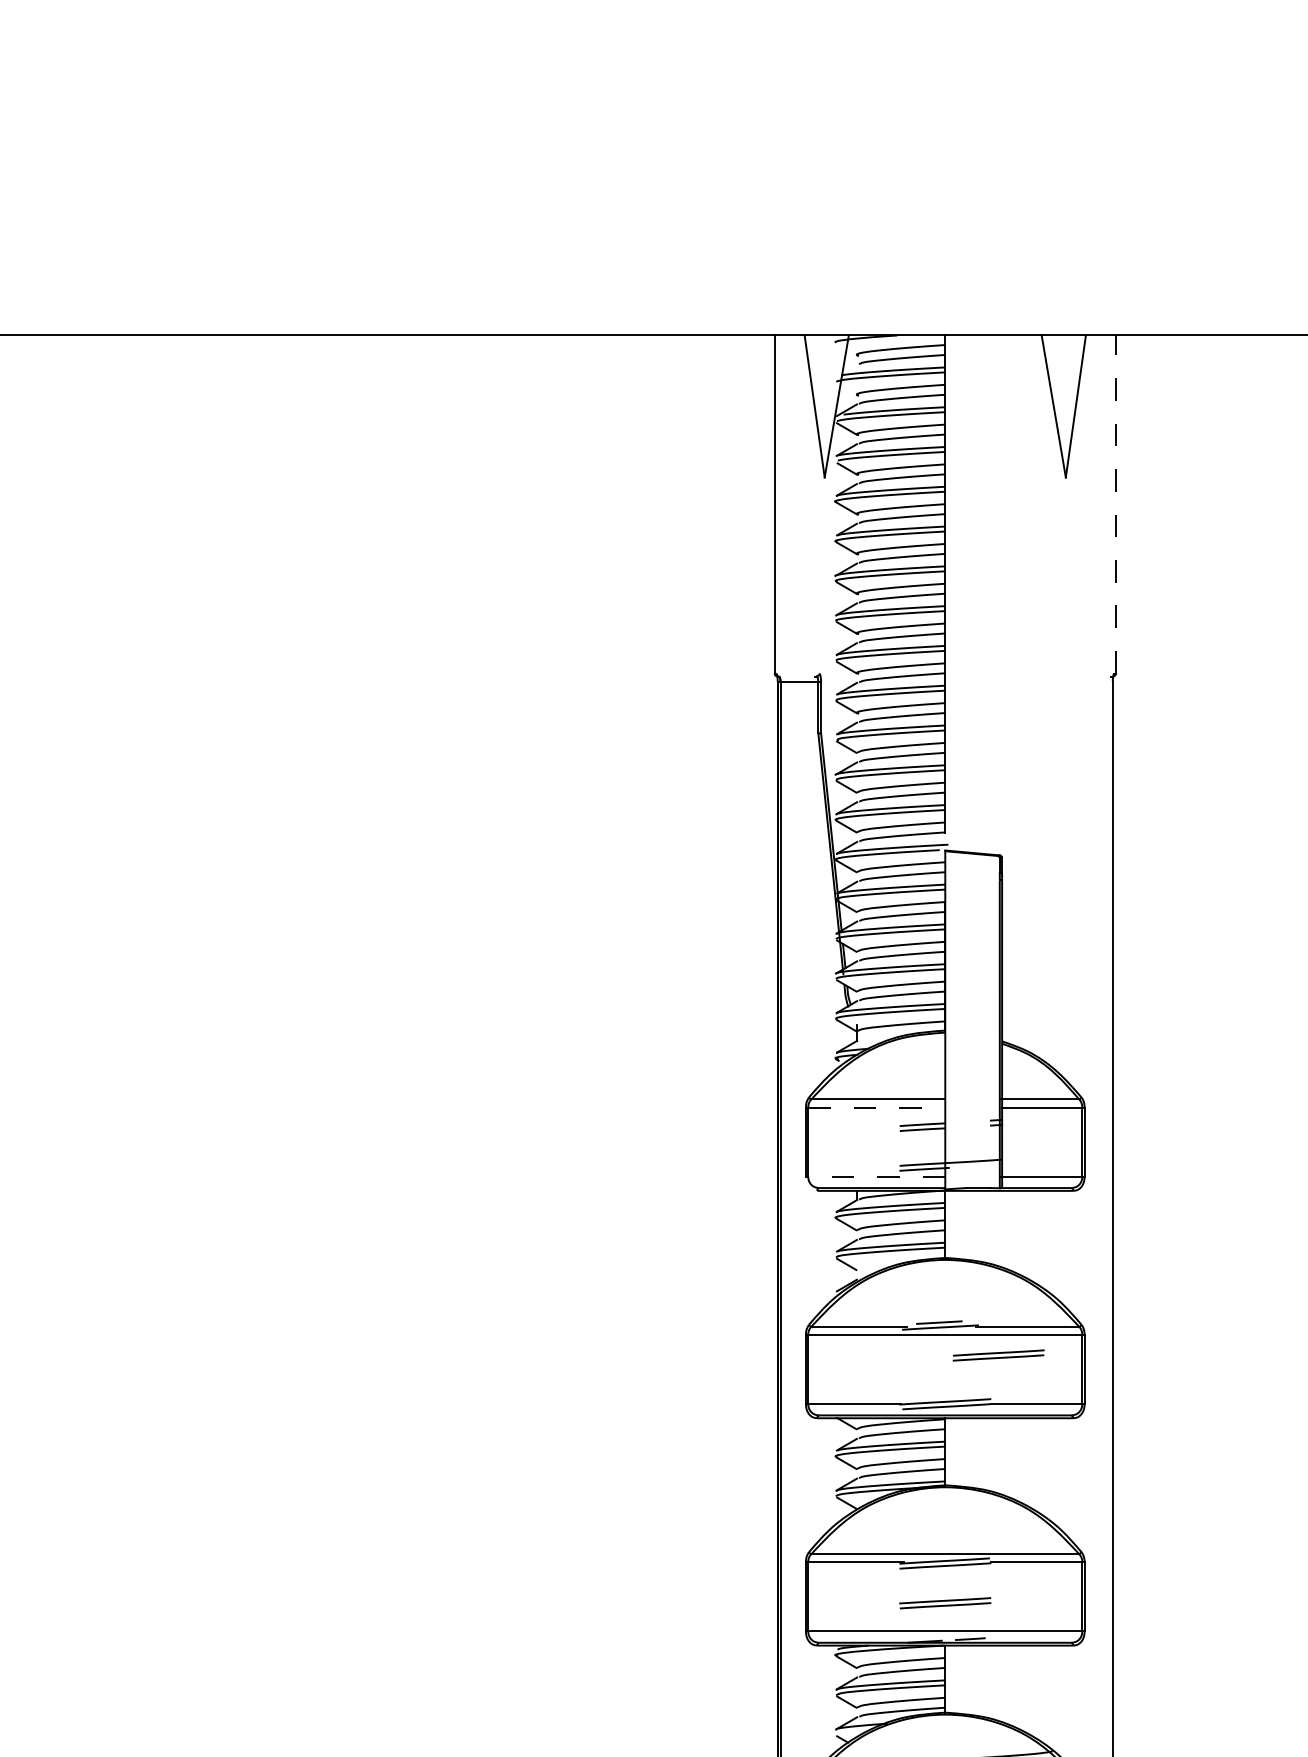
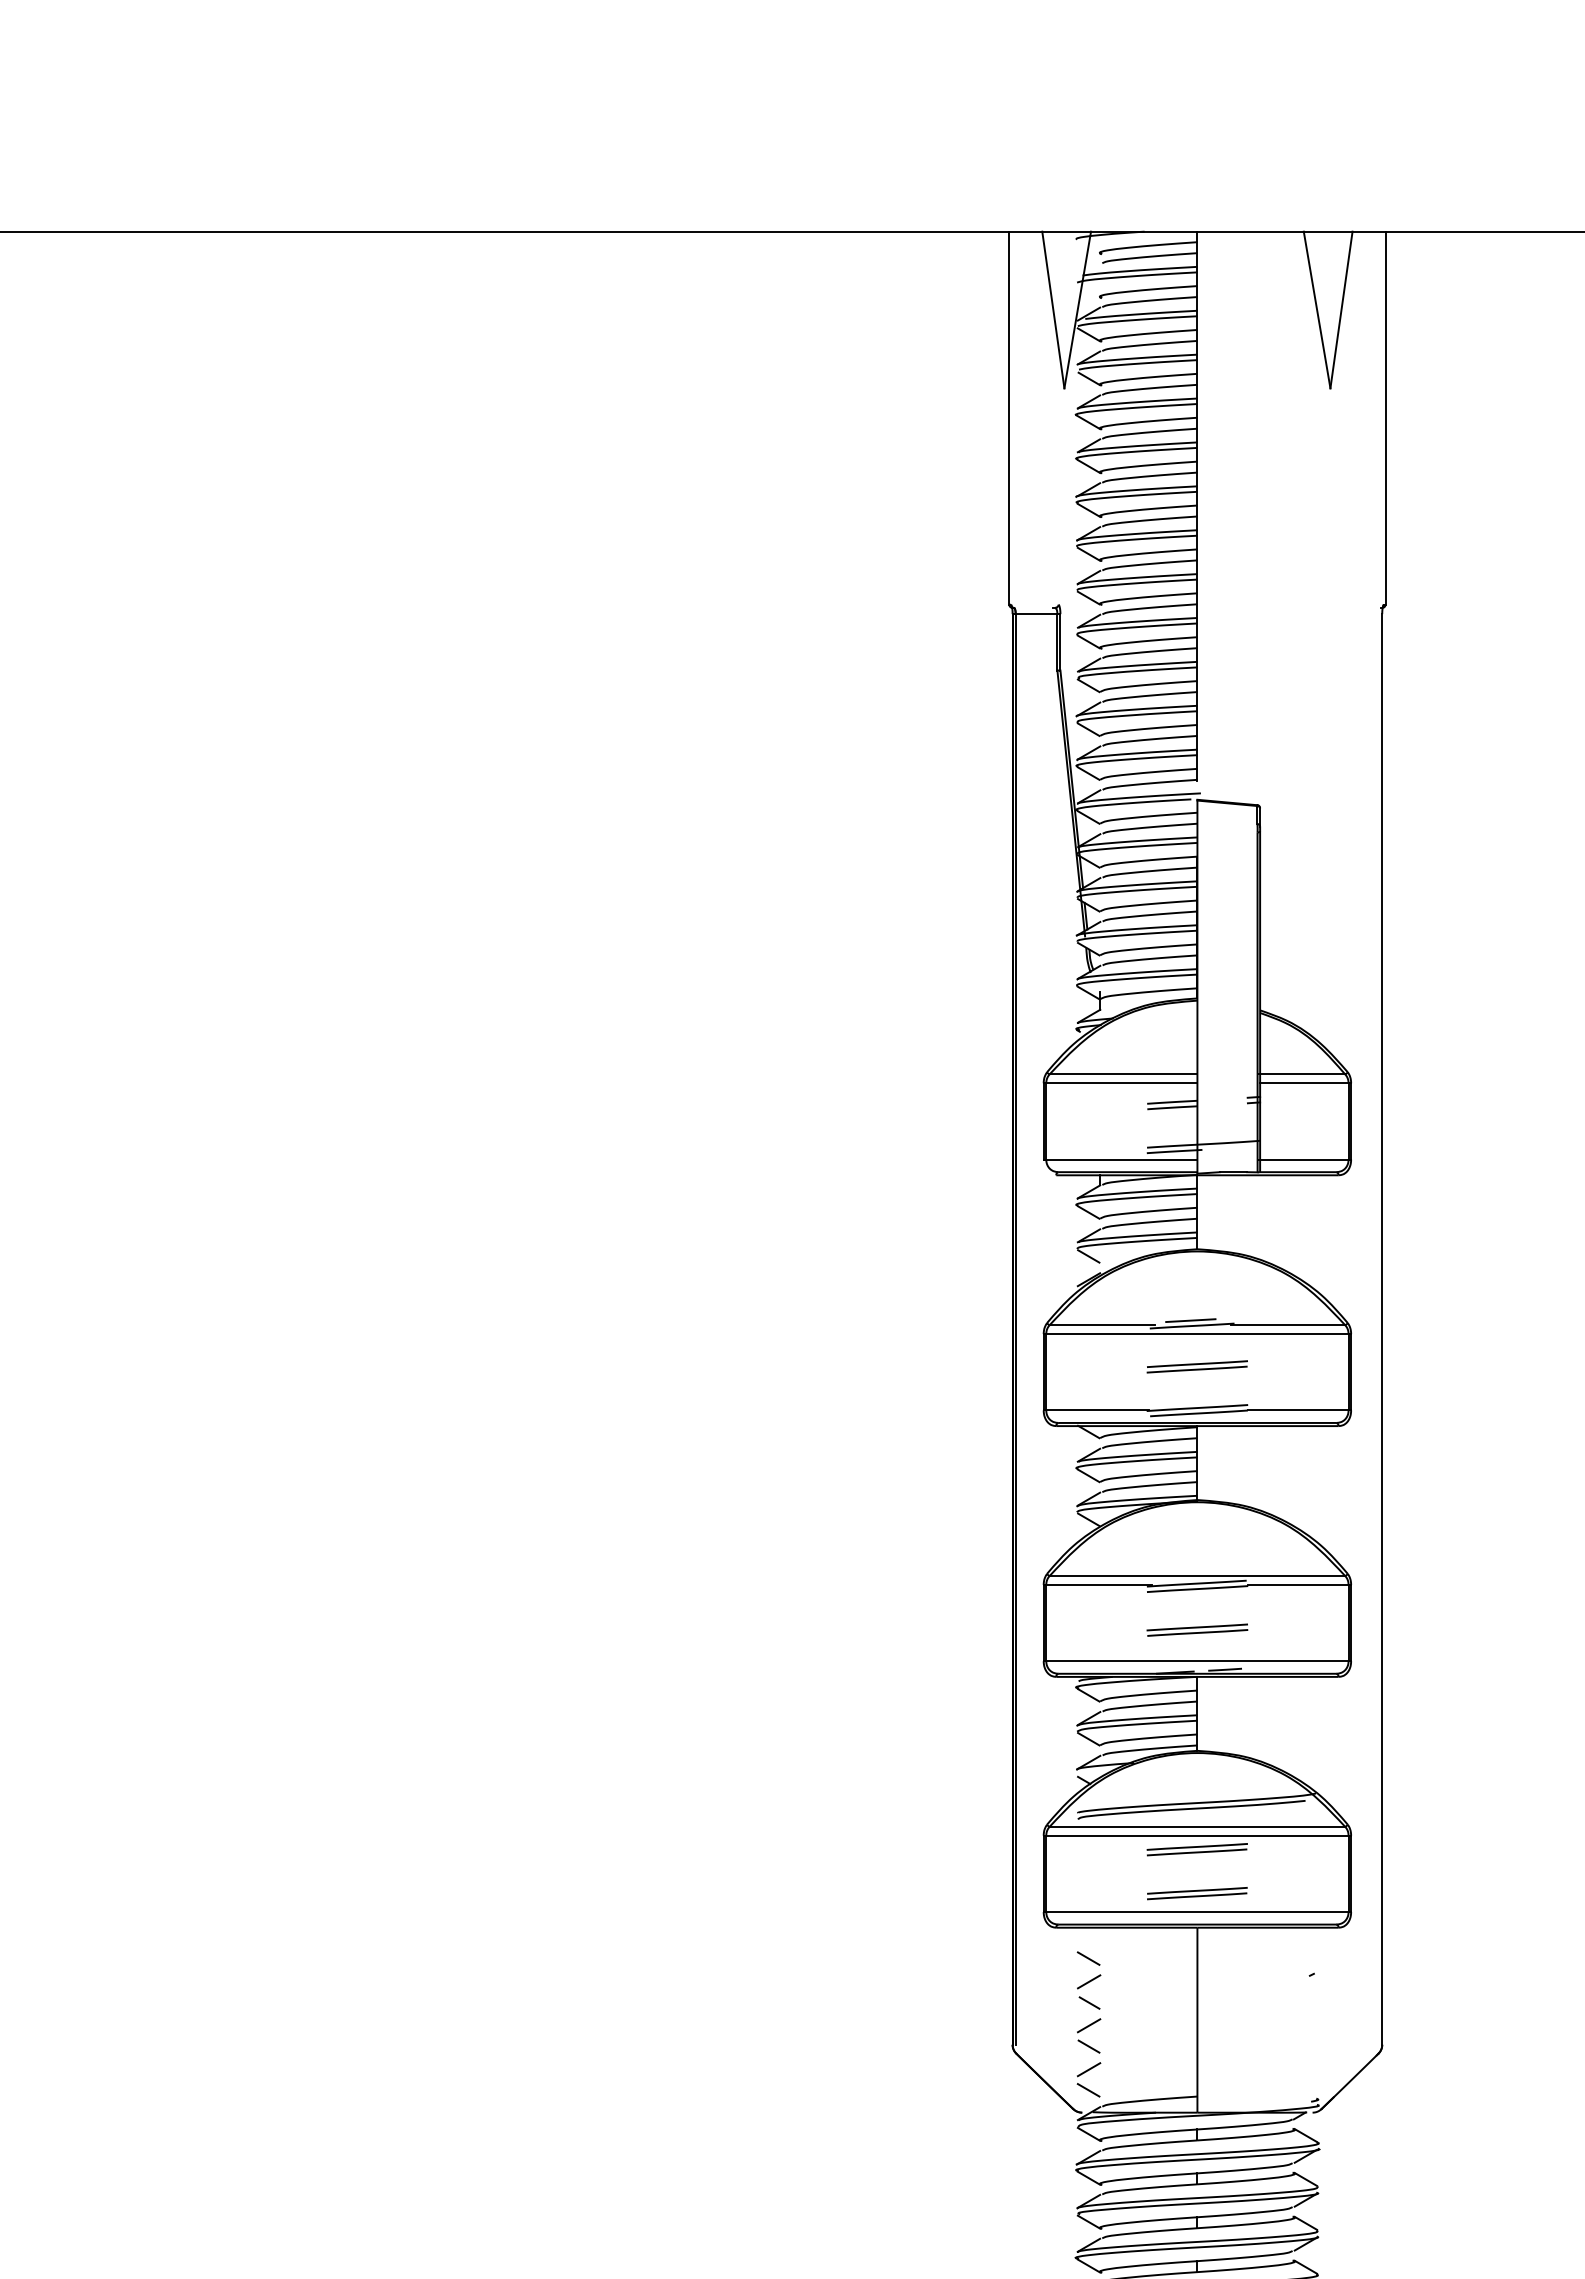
line: (1115, 504) -> (1385, 418), dashed -> solid
line: (876, 1107) -> (1121, 1083), dashed -> solid
line: (876, 1176) -> (1121, 1159), dashed -> solid
part: (997, 1355) -> (1196, 1366), moved

